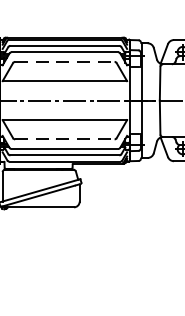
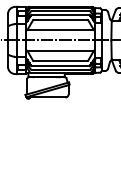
line: (64, 61) -> (60, 19), dashed -> solid
line: (64, 139) -> (60, 61), dashed -> solid

